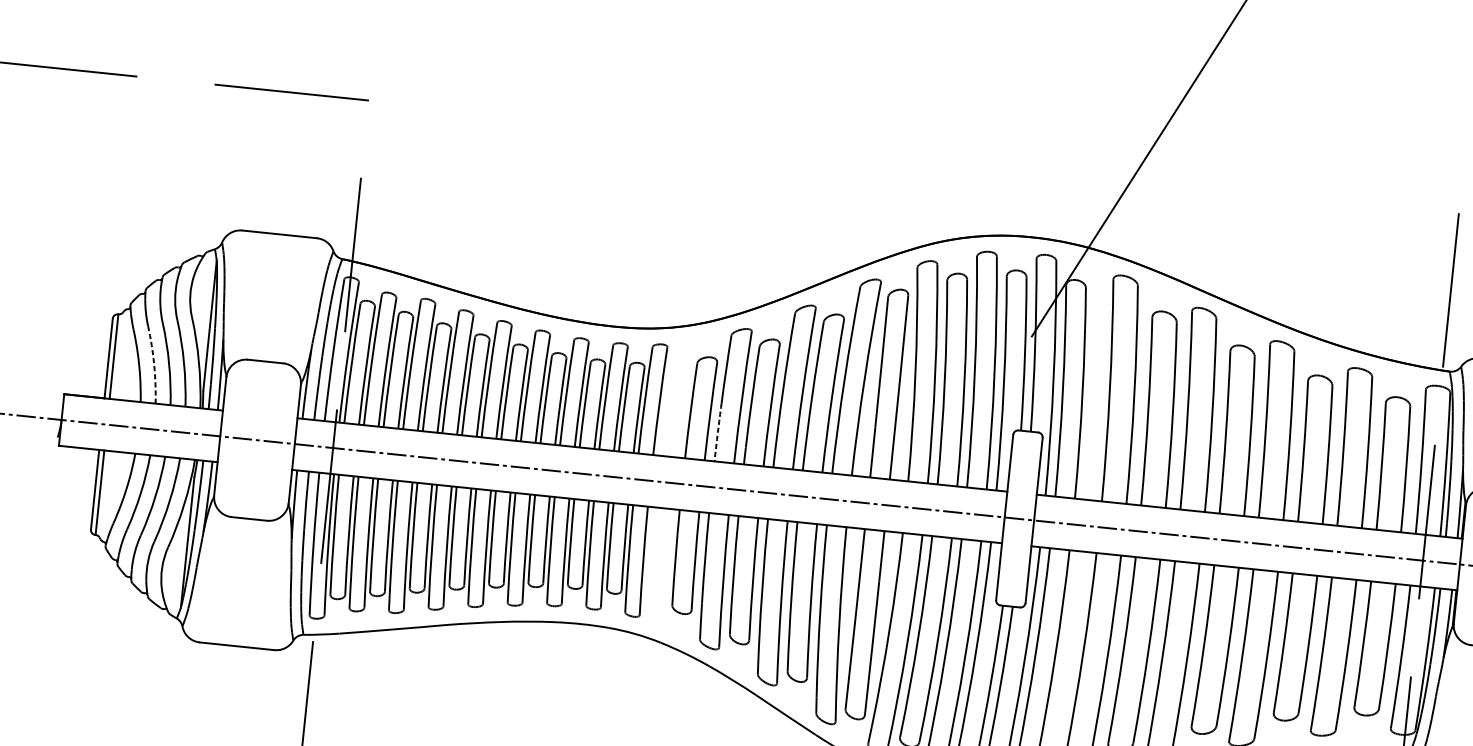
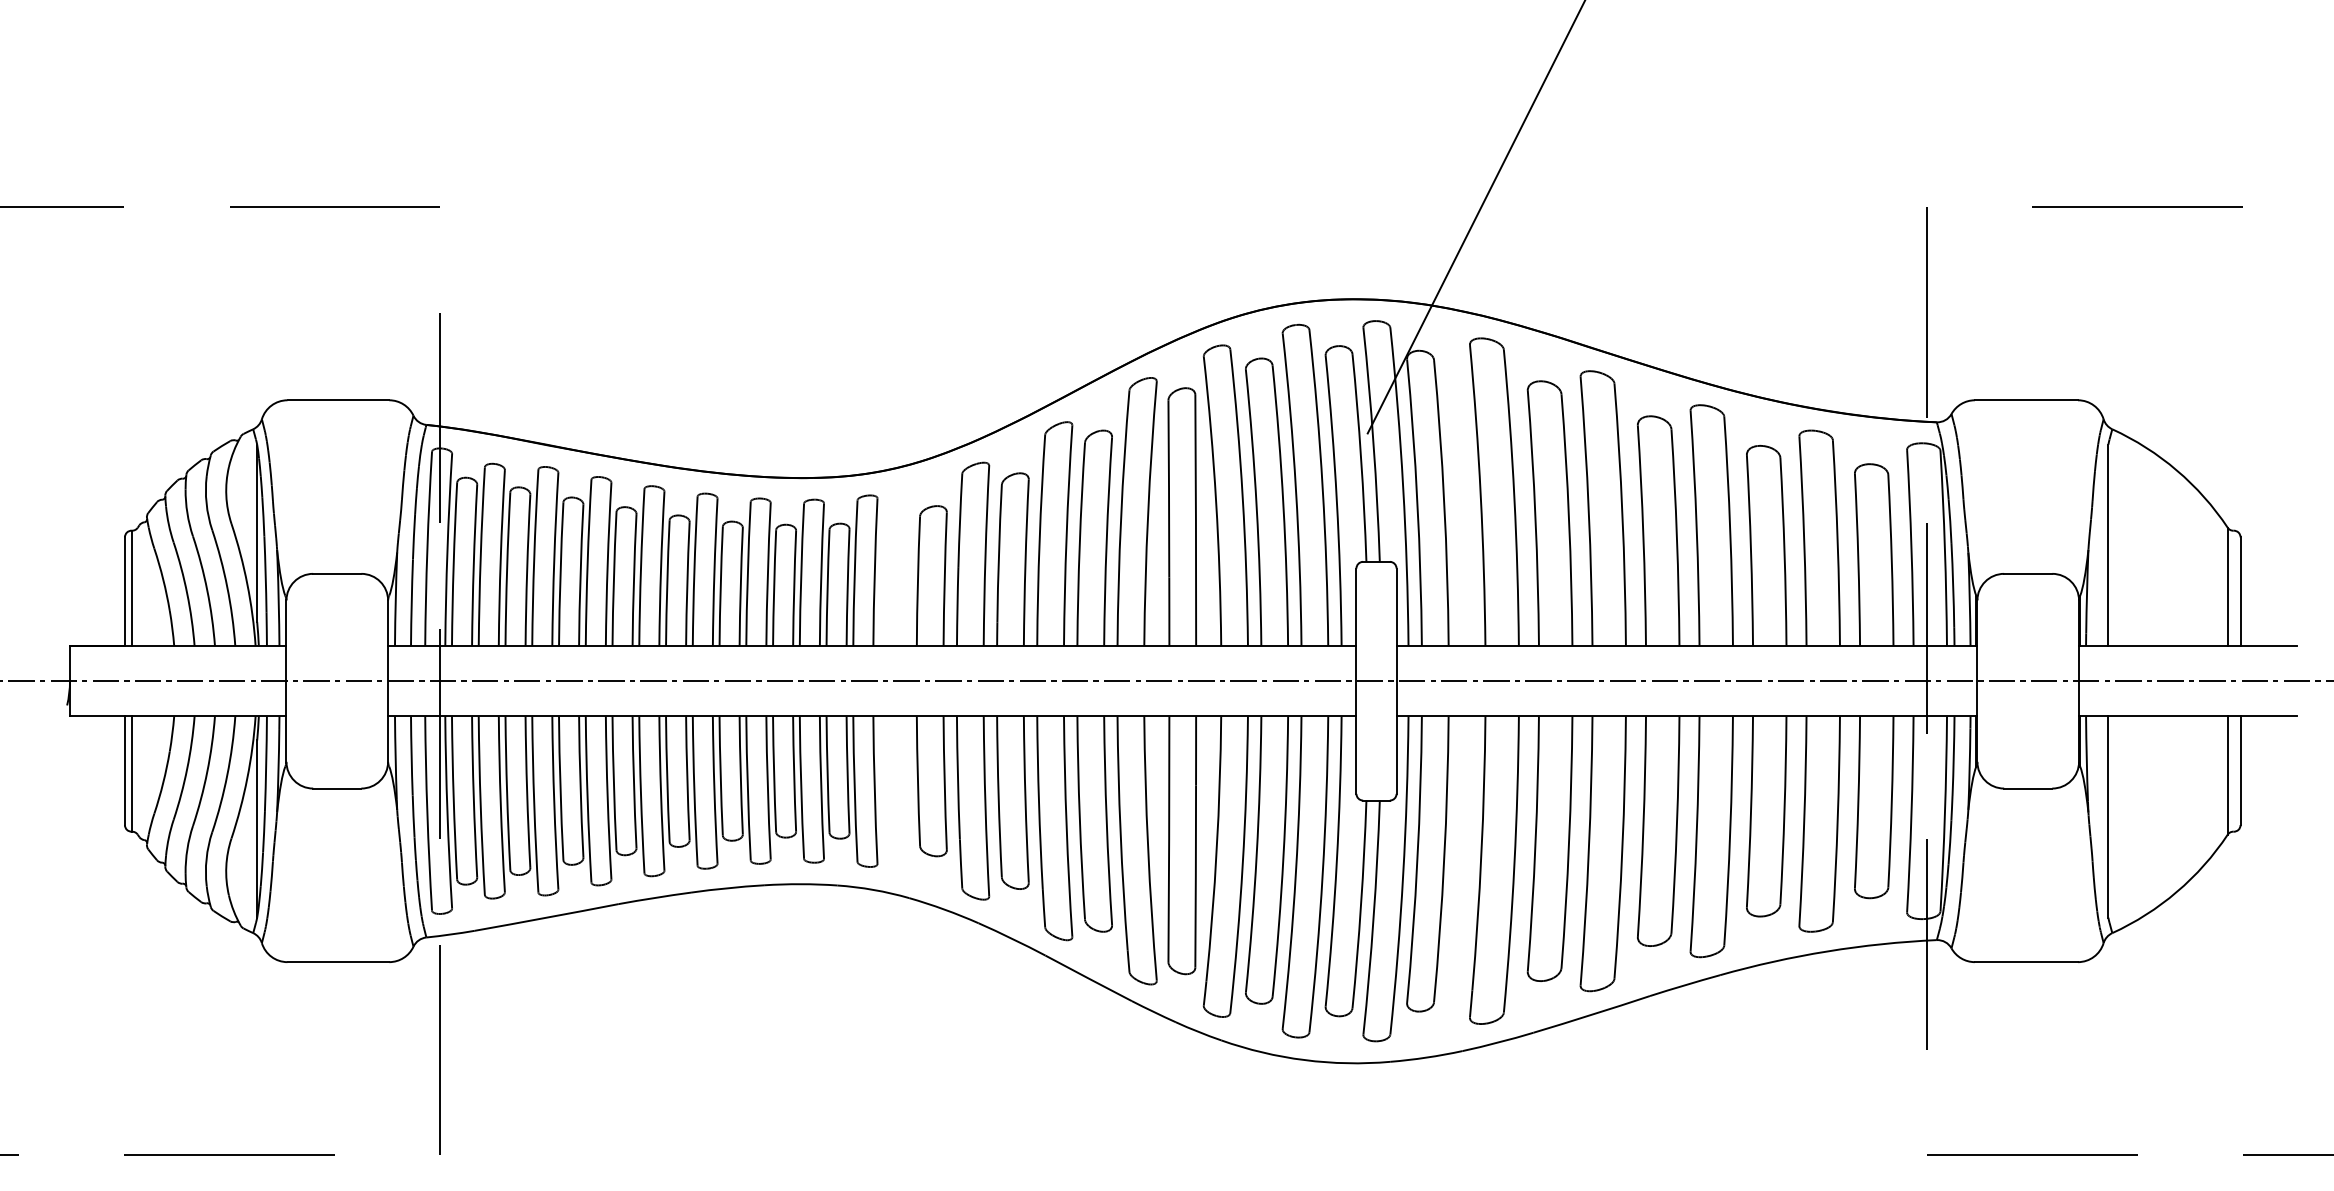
arc: (154, 364) -> (187, 593), dashed -> solid
arc: (717, 432) -> (957, 606), dashed -> solid

